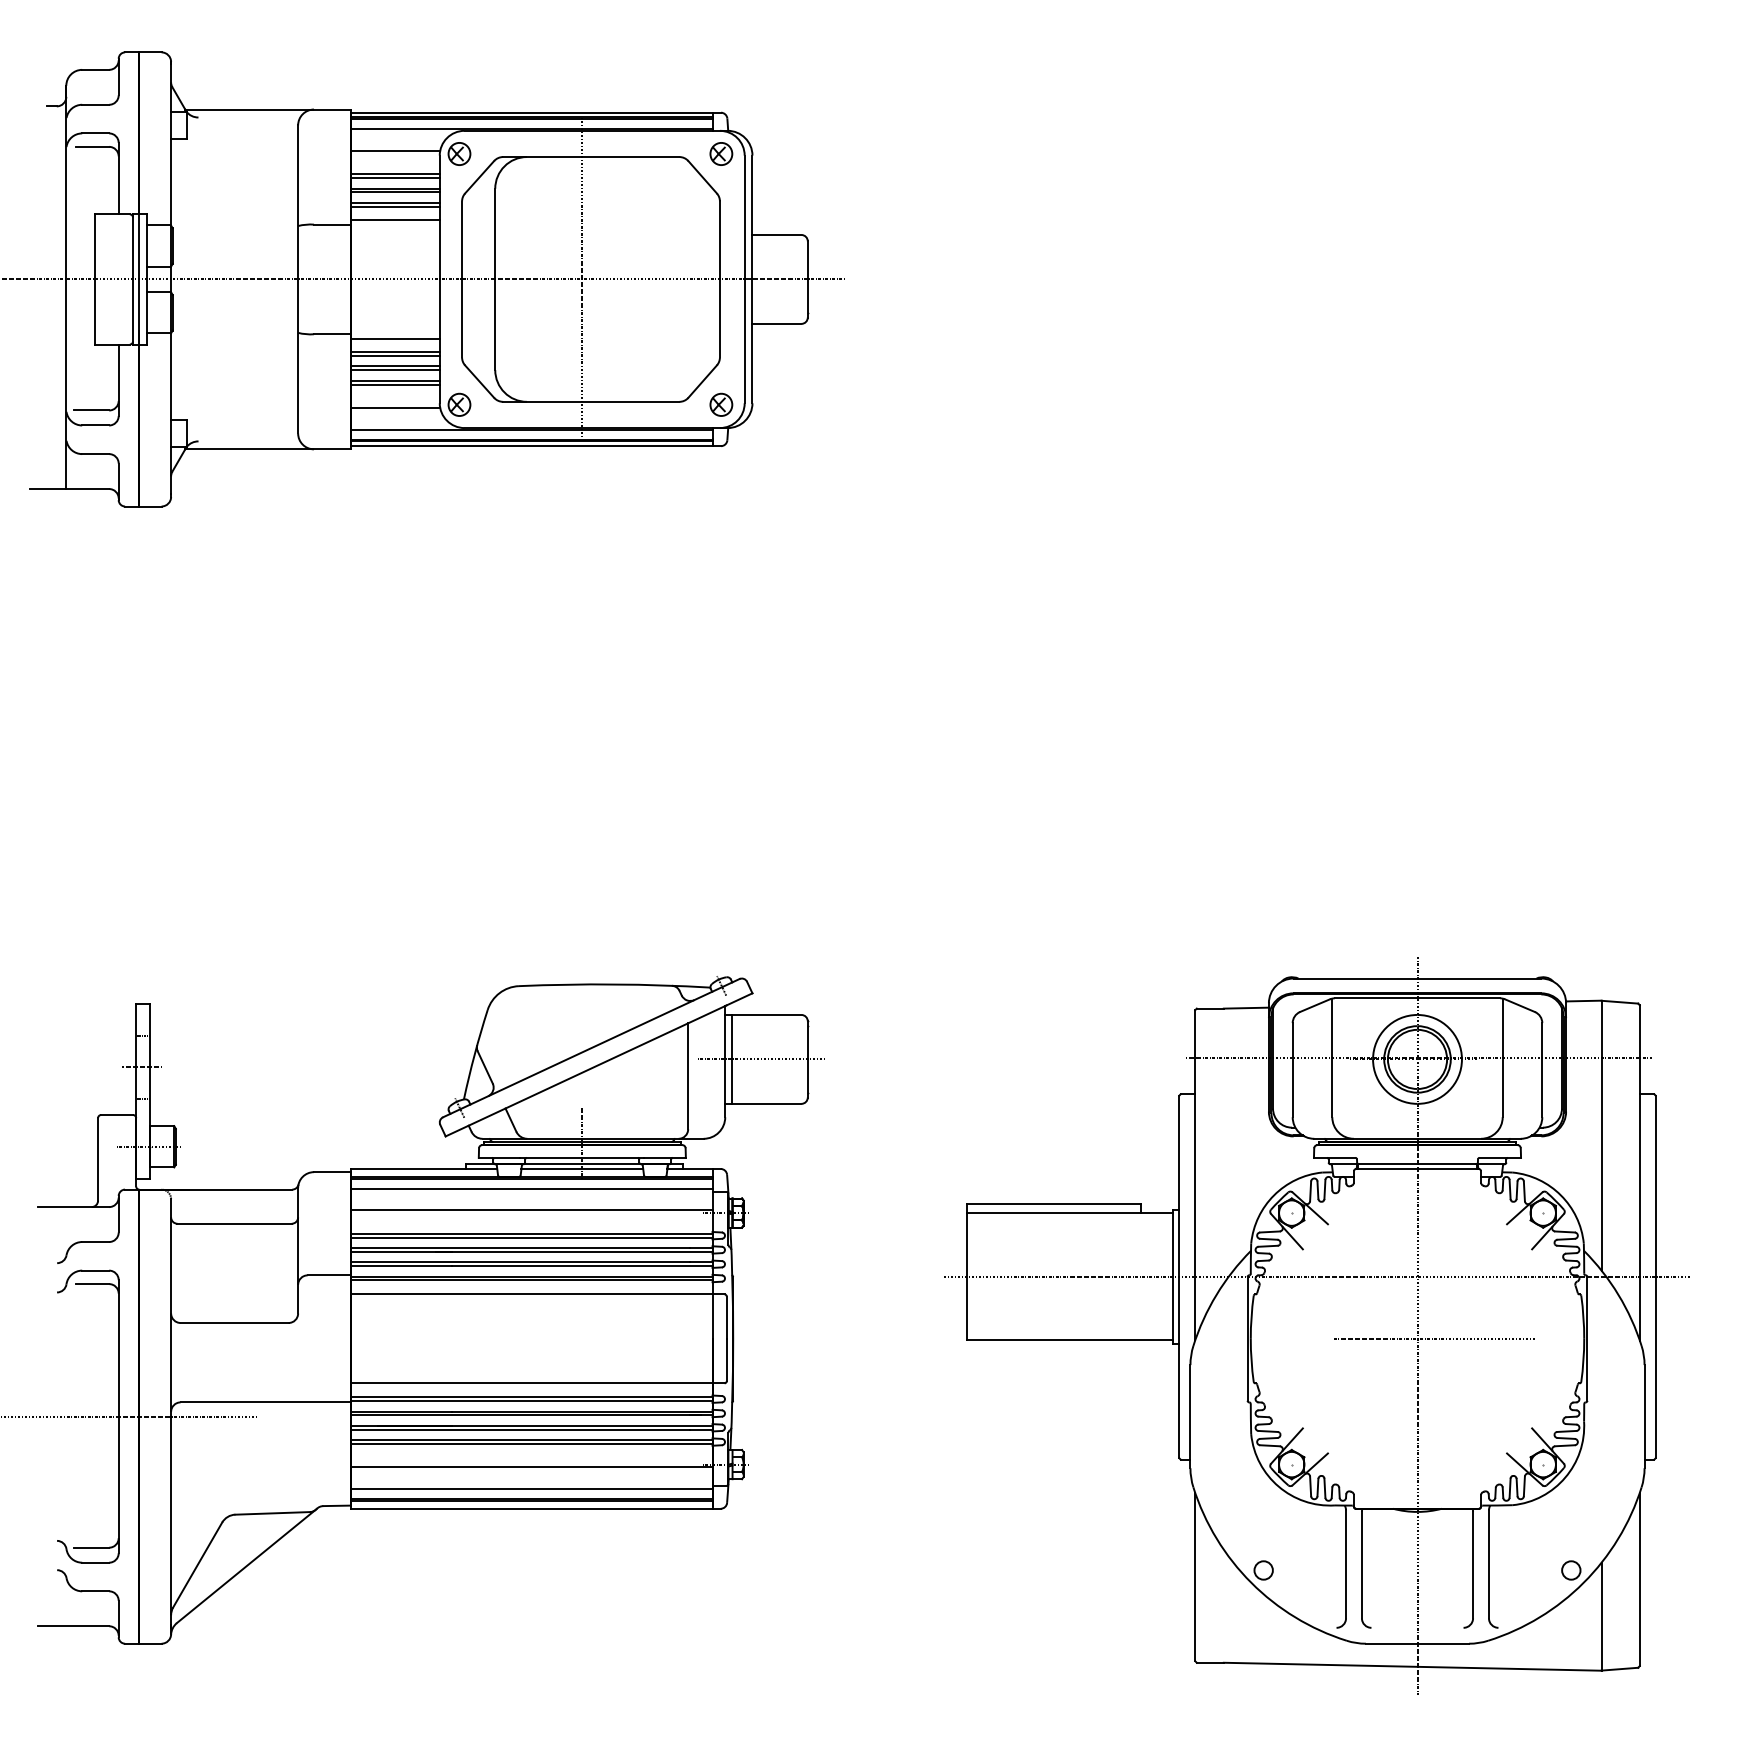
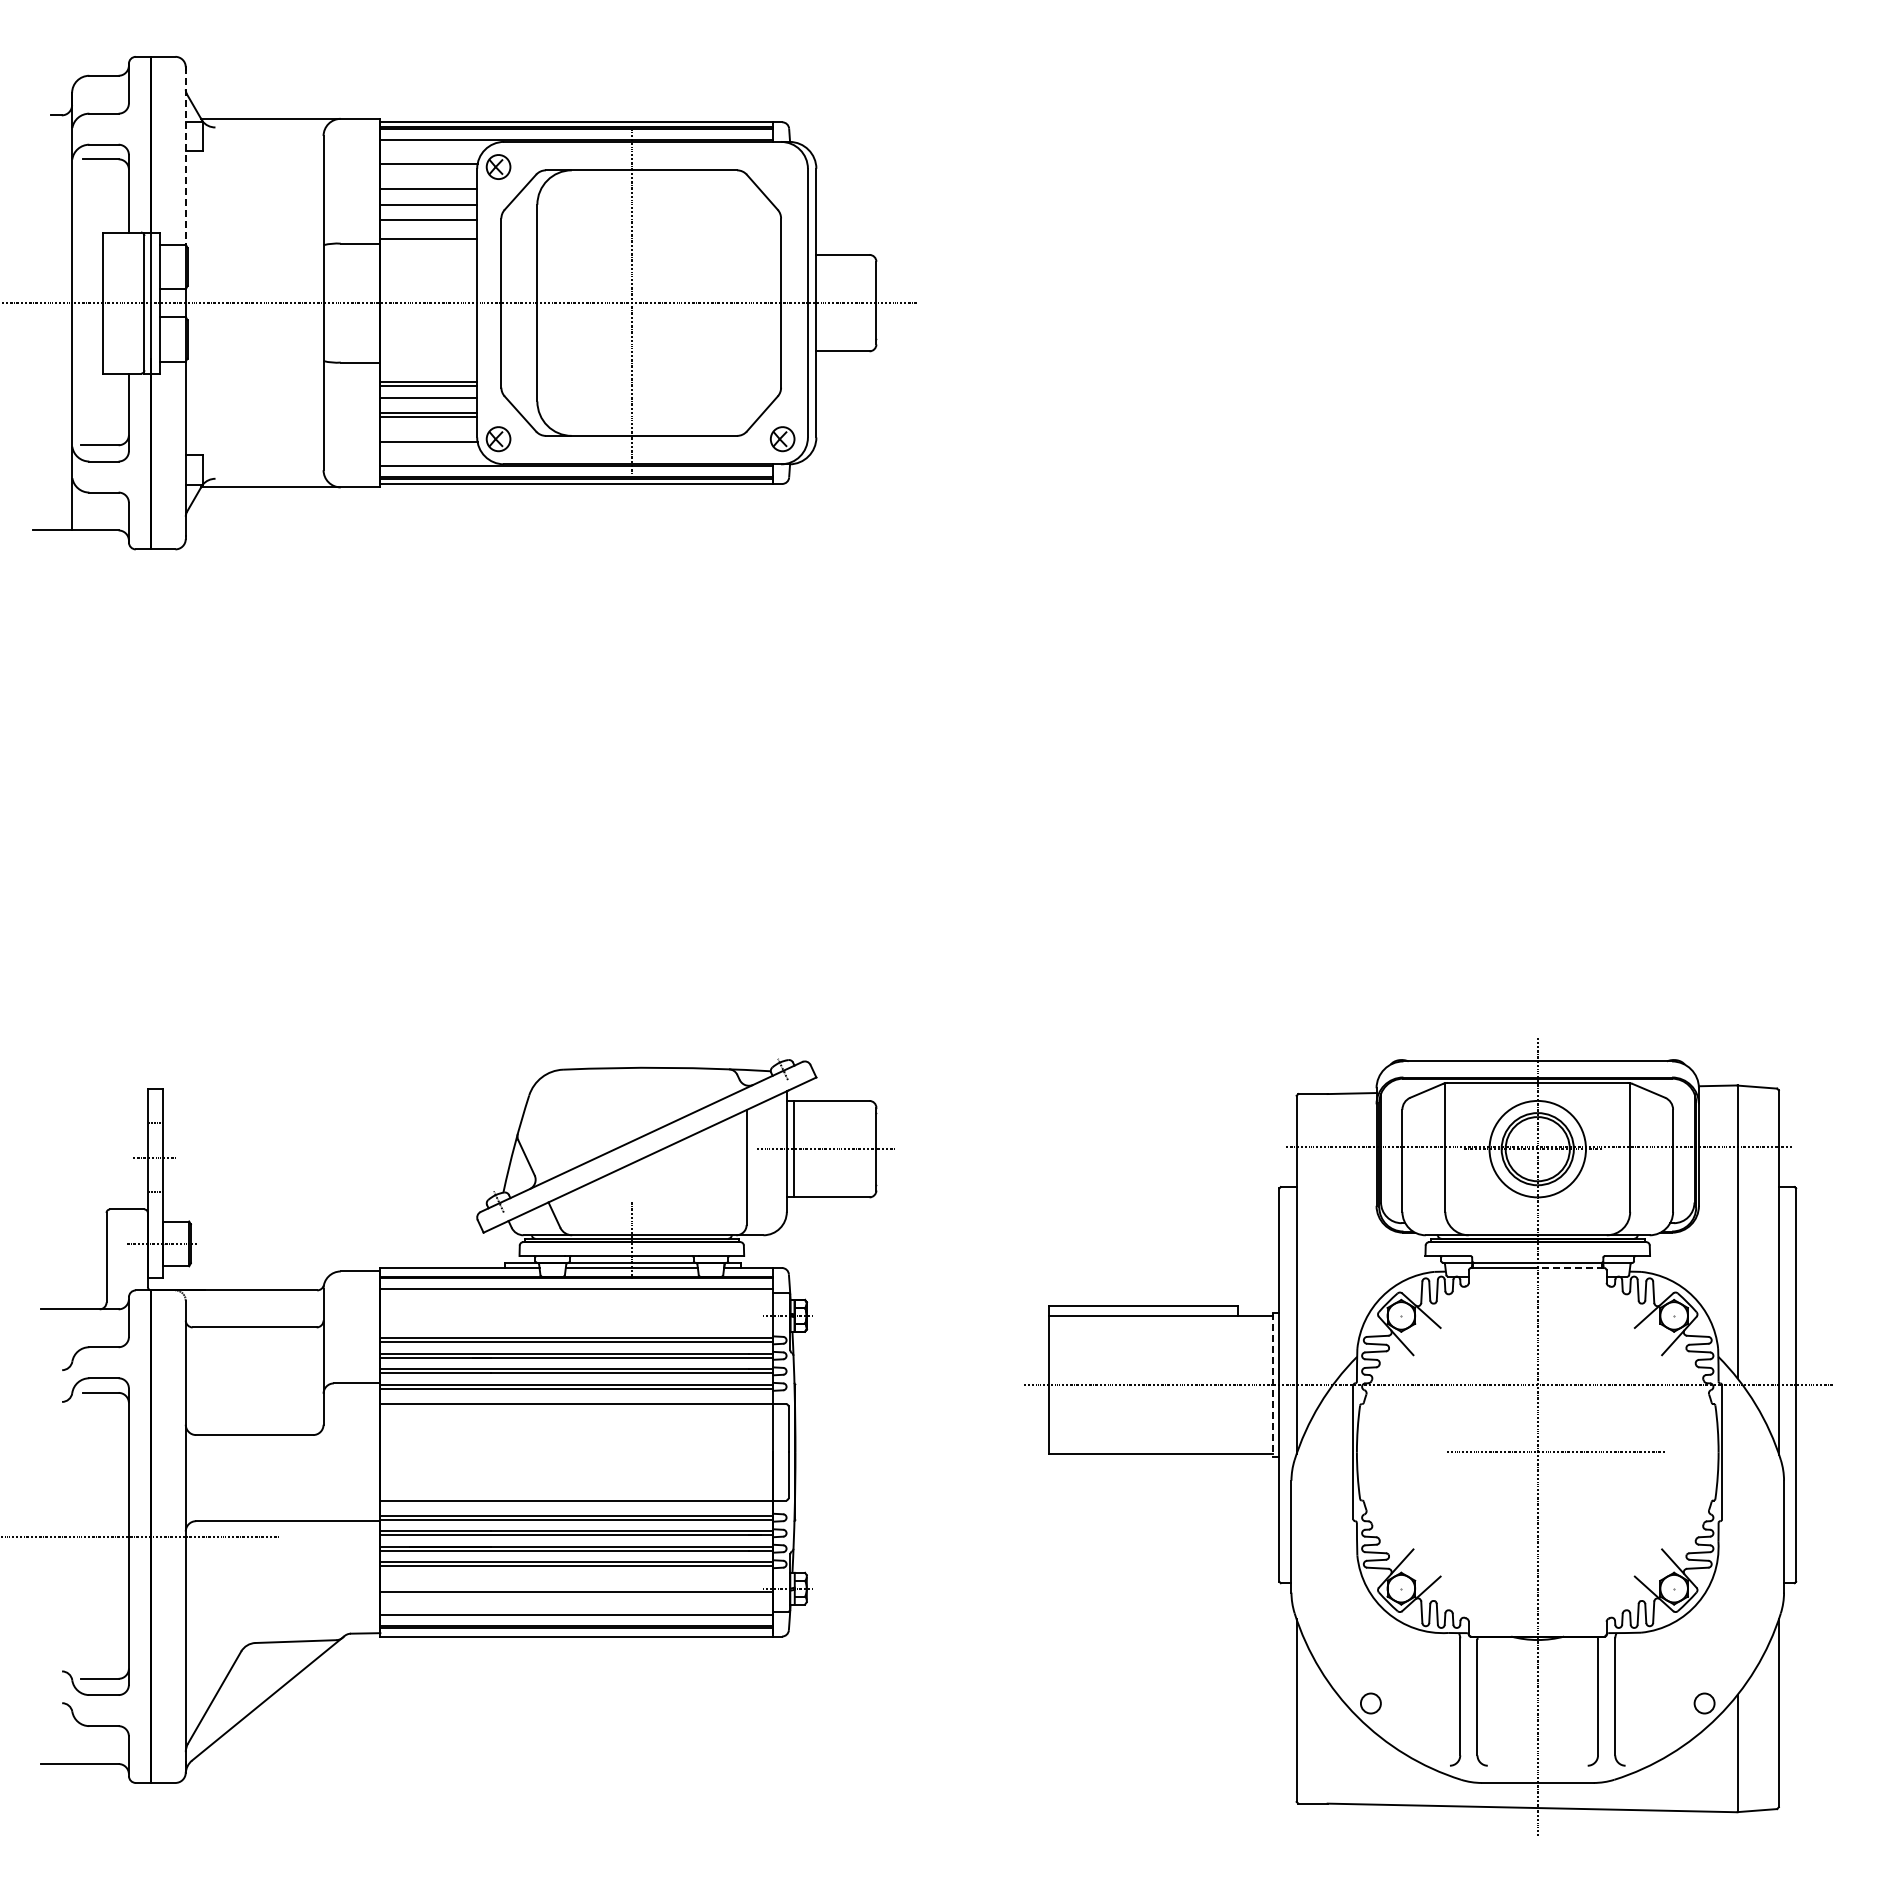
line: (170, 143) -> (185, 155), solid -> dashed
part: (721, 153) -> (782, 166), removed
line: (394, 178) -> (428, 193), removed
line: (394, 192) -> (428, 208), removed
line: (394, 206) -> (428, 224), removed
line: (394, 338) -> (428, 367), removed
line: (394, 370) -> (428, 401), removed
line: (1447, 1169) -> (1570, 1268), solid -> dashed
line: (531, 1210) -> (576, 1313), removed
line: (1172, 1277) -> (1272, 1385), solid -> dashed

